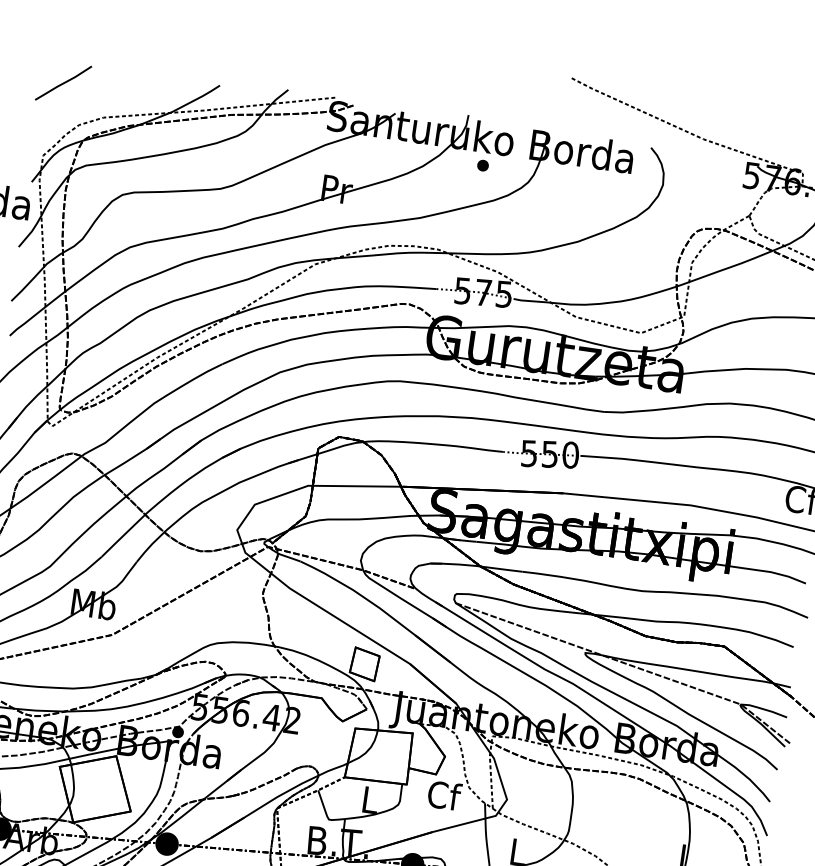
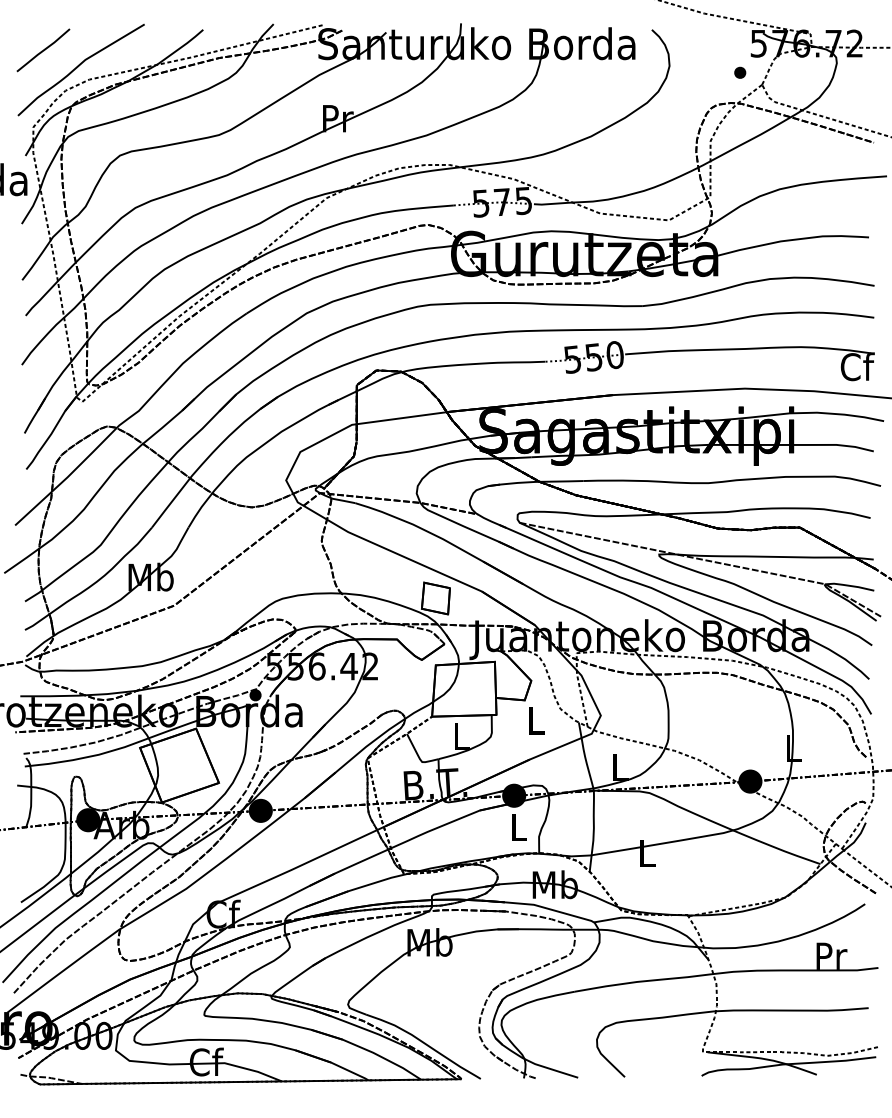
curve: (94, 104) -> (78, 67), added
part: (483, 165) -> (740, 72), moved
text: (444, 795) -> (536, 720), Cf -> L

